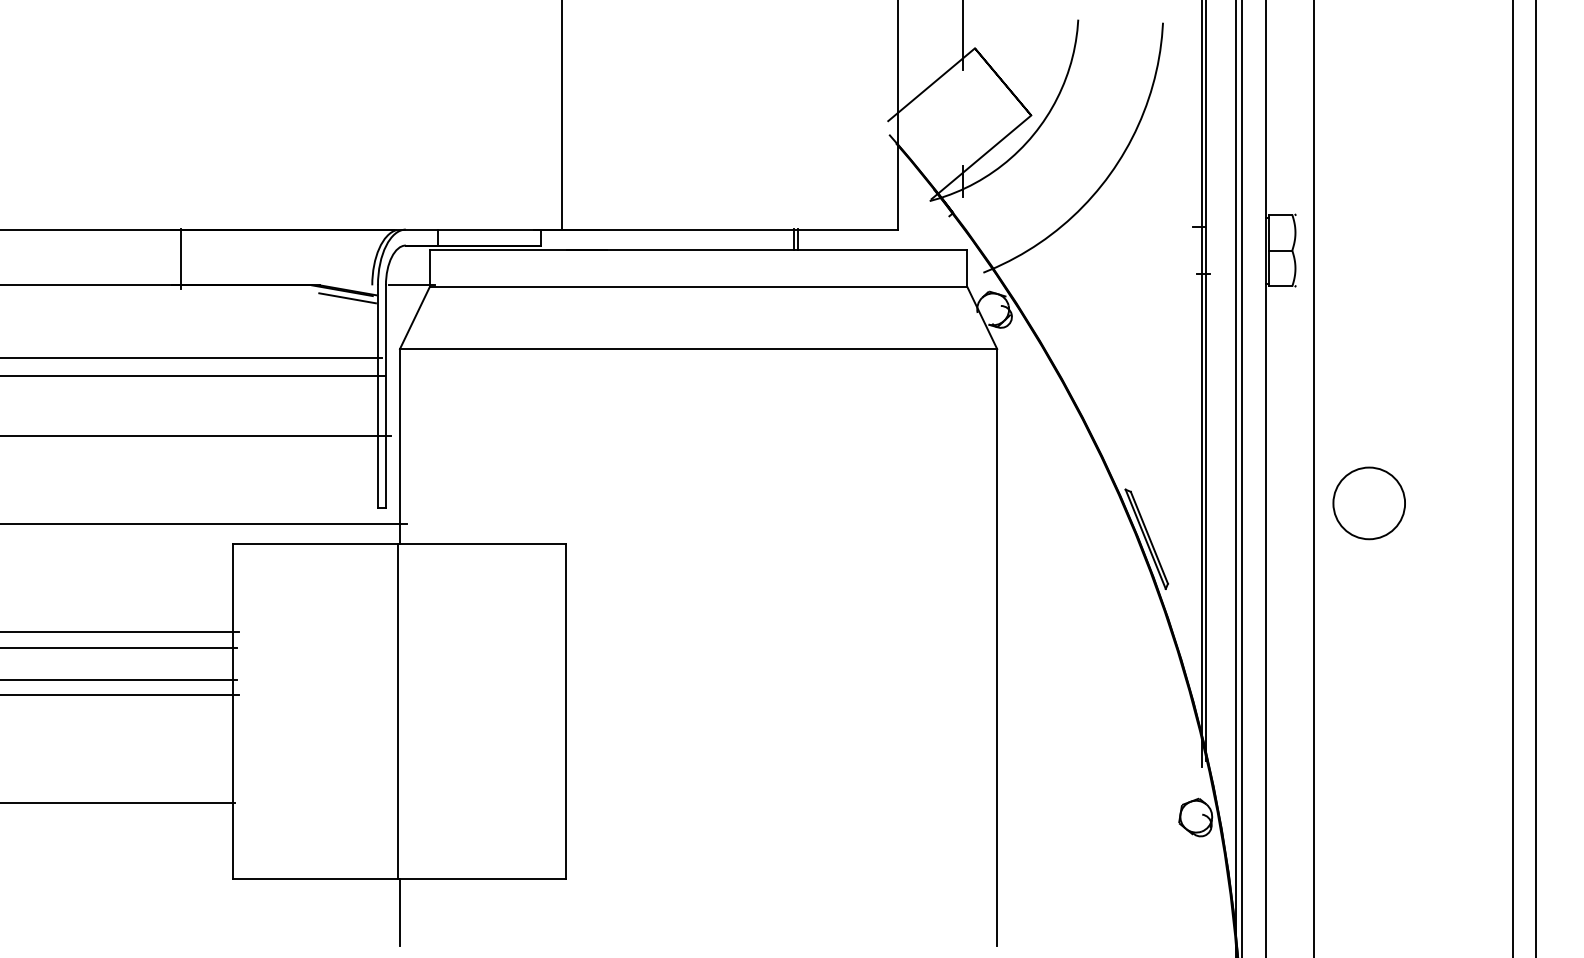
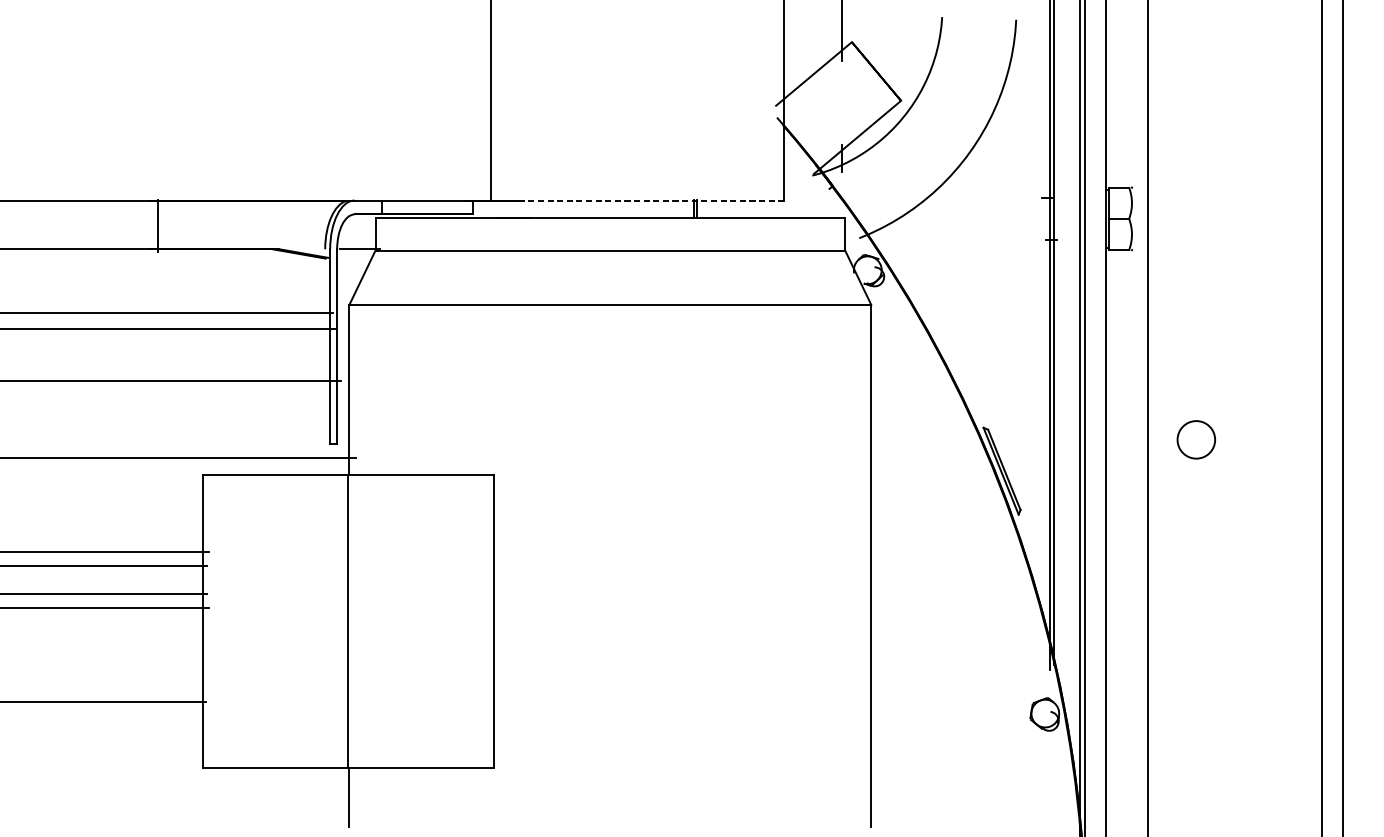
line: (730, 229) -> (638, 200), solid -> dashed
line: (347, 298) -> (303, 260), removed
circle: (1368, 503) -> (1195, 439), size x0.6

